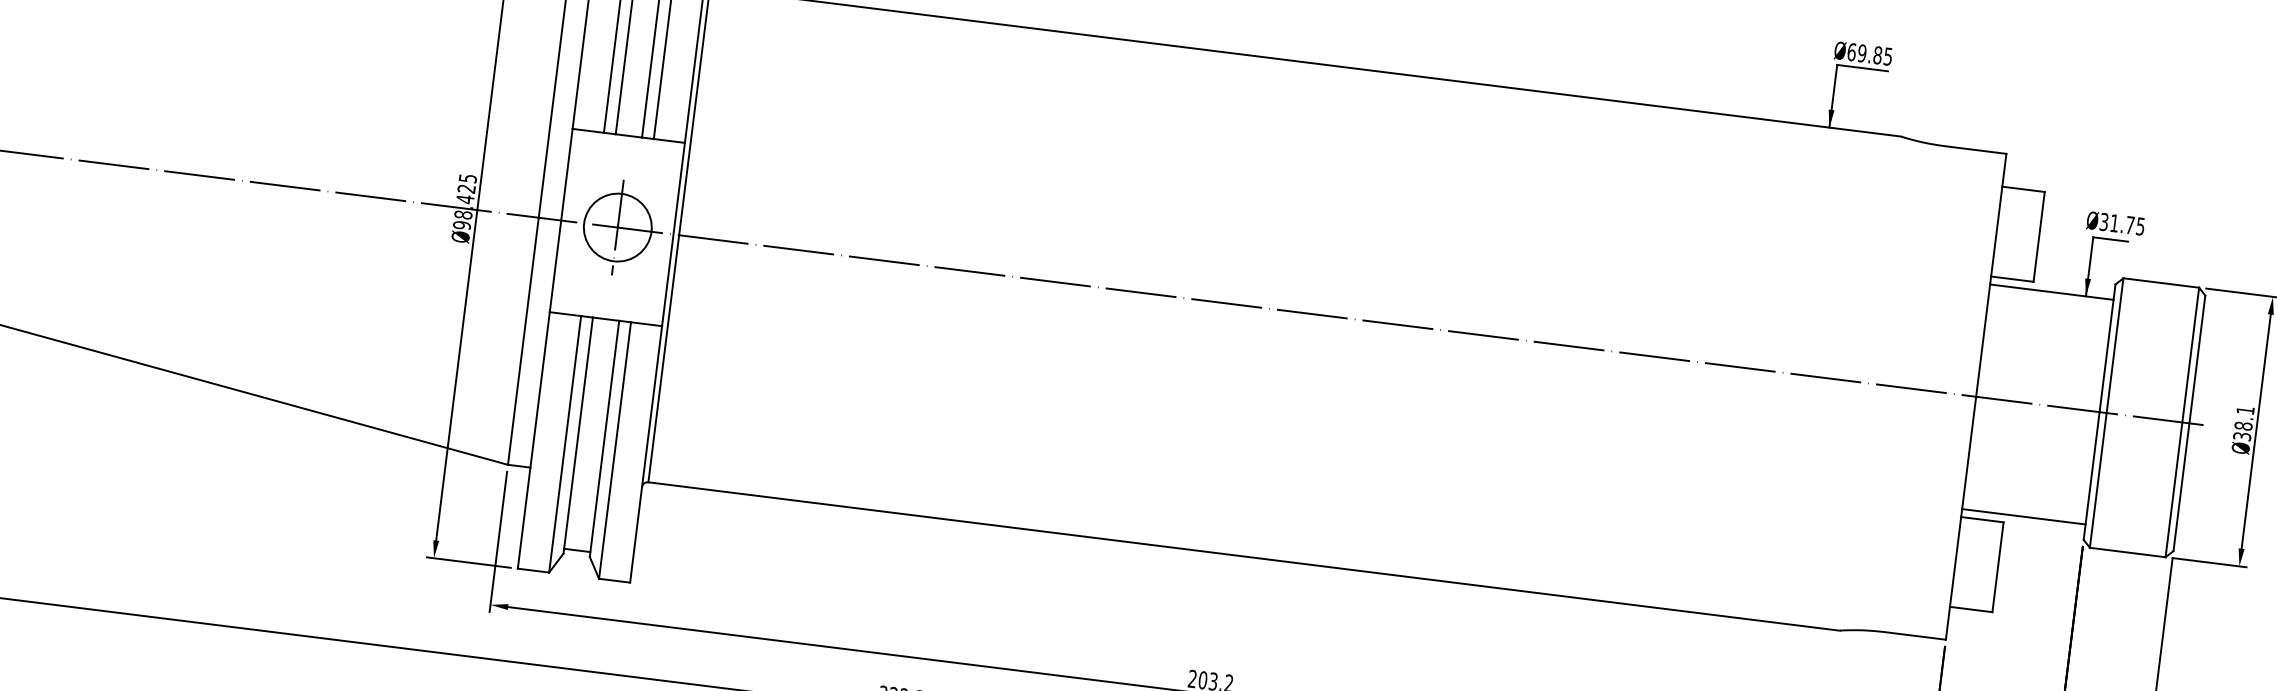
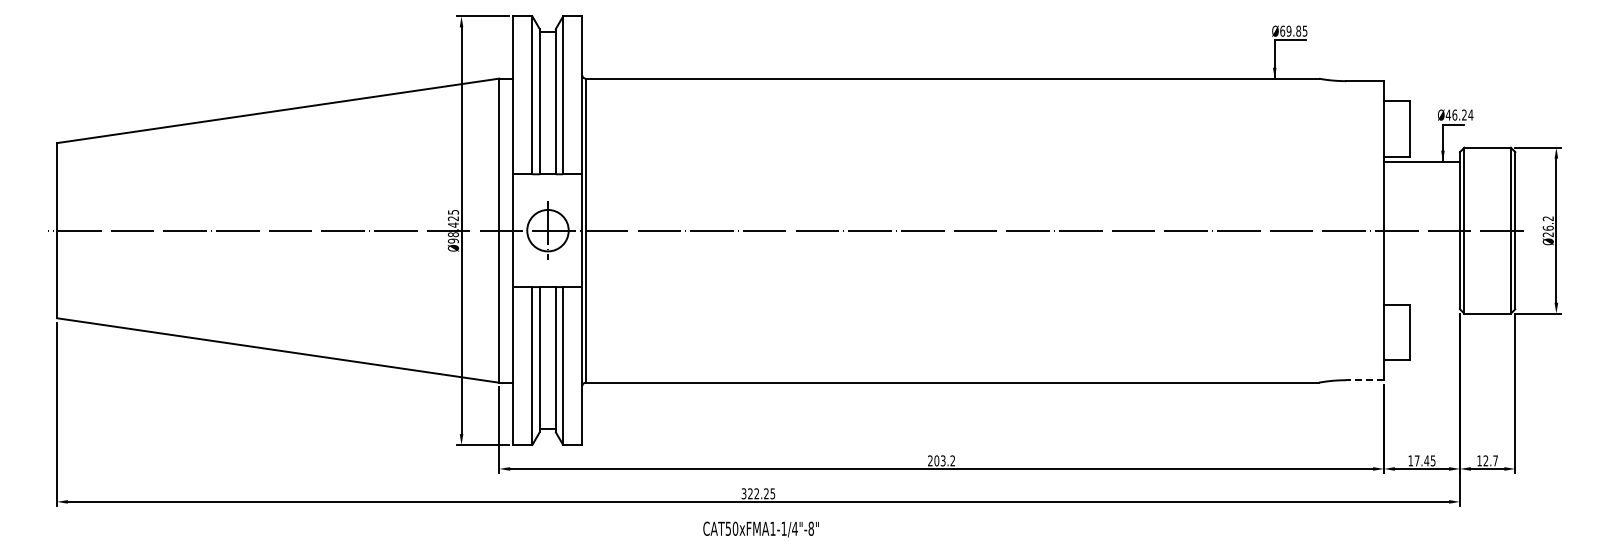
text: (2122, 223) -> (1459, 114), Ø31.75 -> Ø46.24
text: (2242, 423) -> (1547, 226), Ø38.1 -> Ø26.2
line: (2023, 516) -> (1421, 299), removed
line: (1915, 636) -> (1365, 380), solid -> dashed

